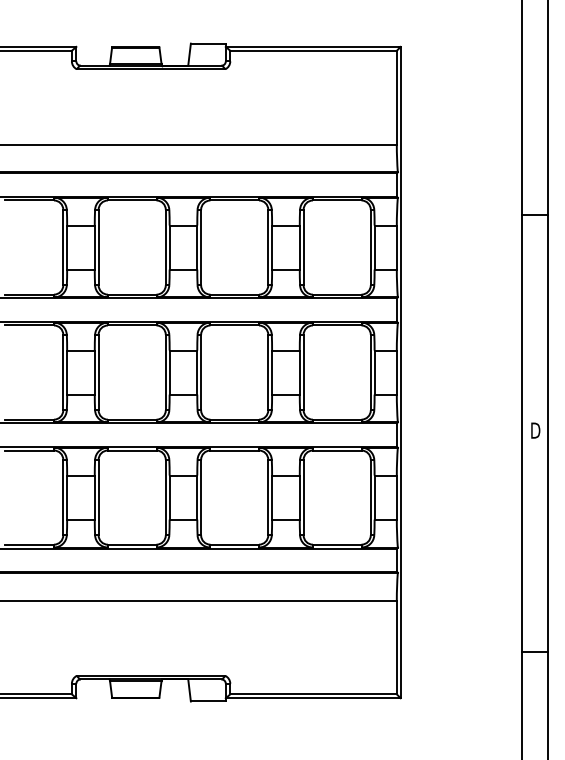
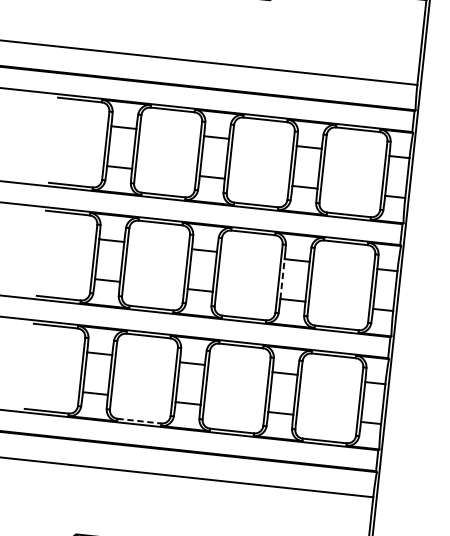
line: (272, 372) -> (282, 279), solid -> dashed
line: (132, 544) -> (139, 421), solid -> dashed

